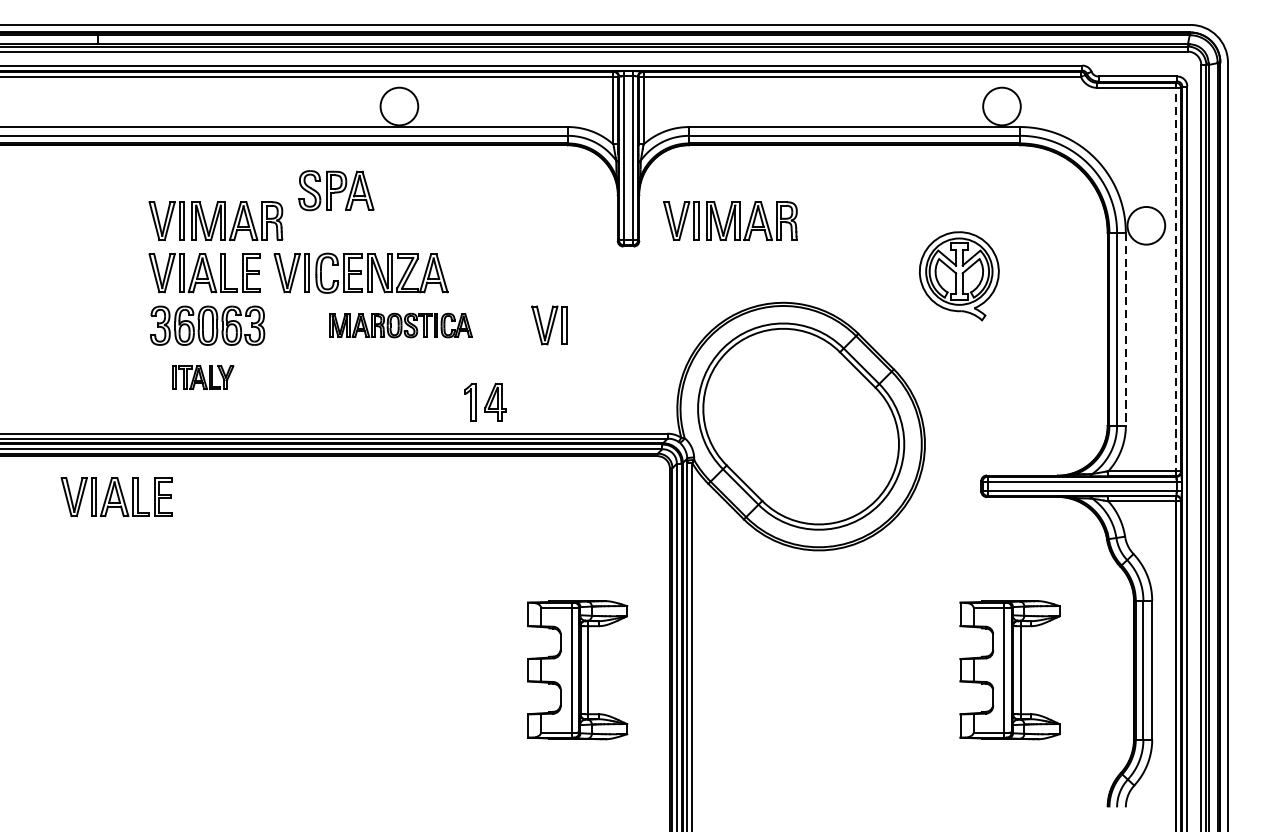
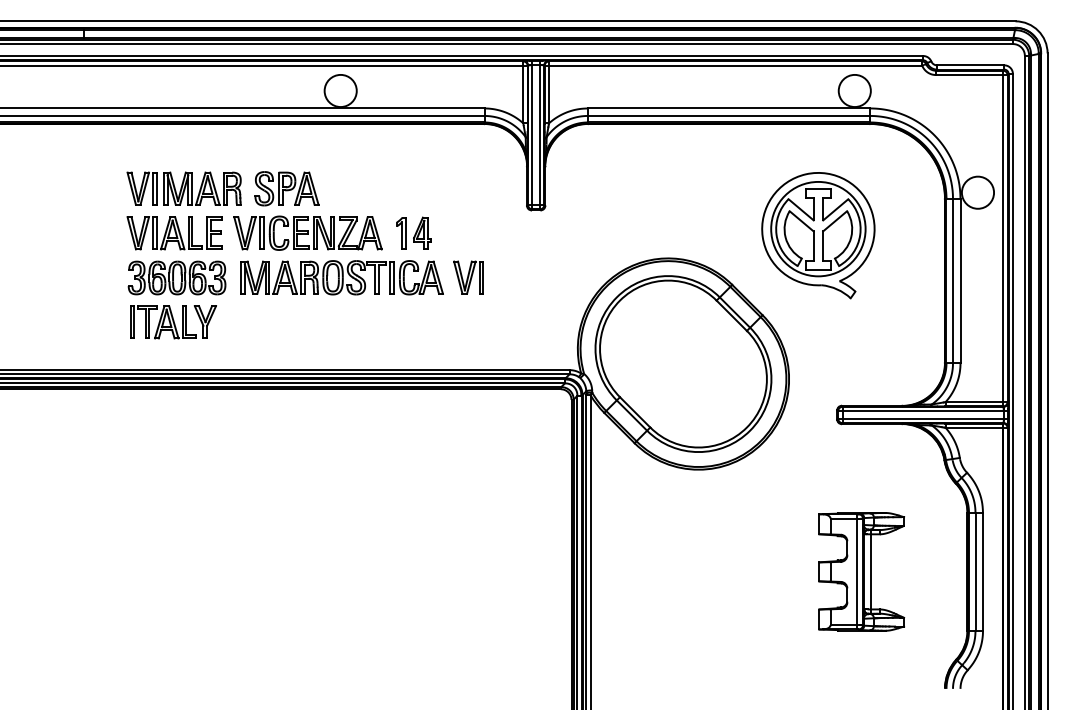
part: (335, 190) -> (286, 188), moved
part: (729, 220) -> (622, 188), removed
part: (959, 275) -> (818, 235), size x1.67
line: (1176, 279) -> (1003, 238), dashed -> solid
part: (400, 325) -> (341, 277), size x1.67
line: (1125, 329) -> (960, 281), dashed -> solid
part: (203, 377) -> (173, 322), size x1.67
part: (484, 401) -> (413, 232), moved
part: (116, 497) -> (99, 424), removed
part: (577, 669) -> (492, 571), removed

